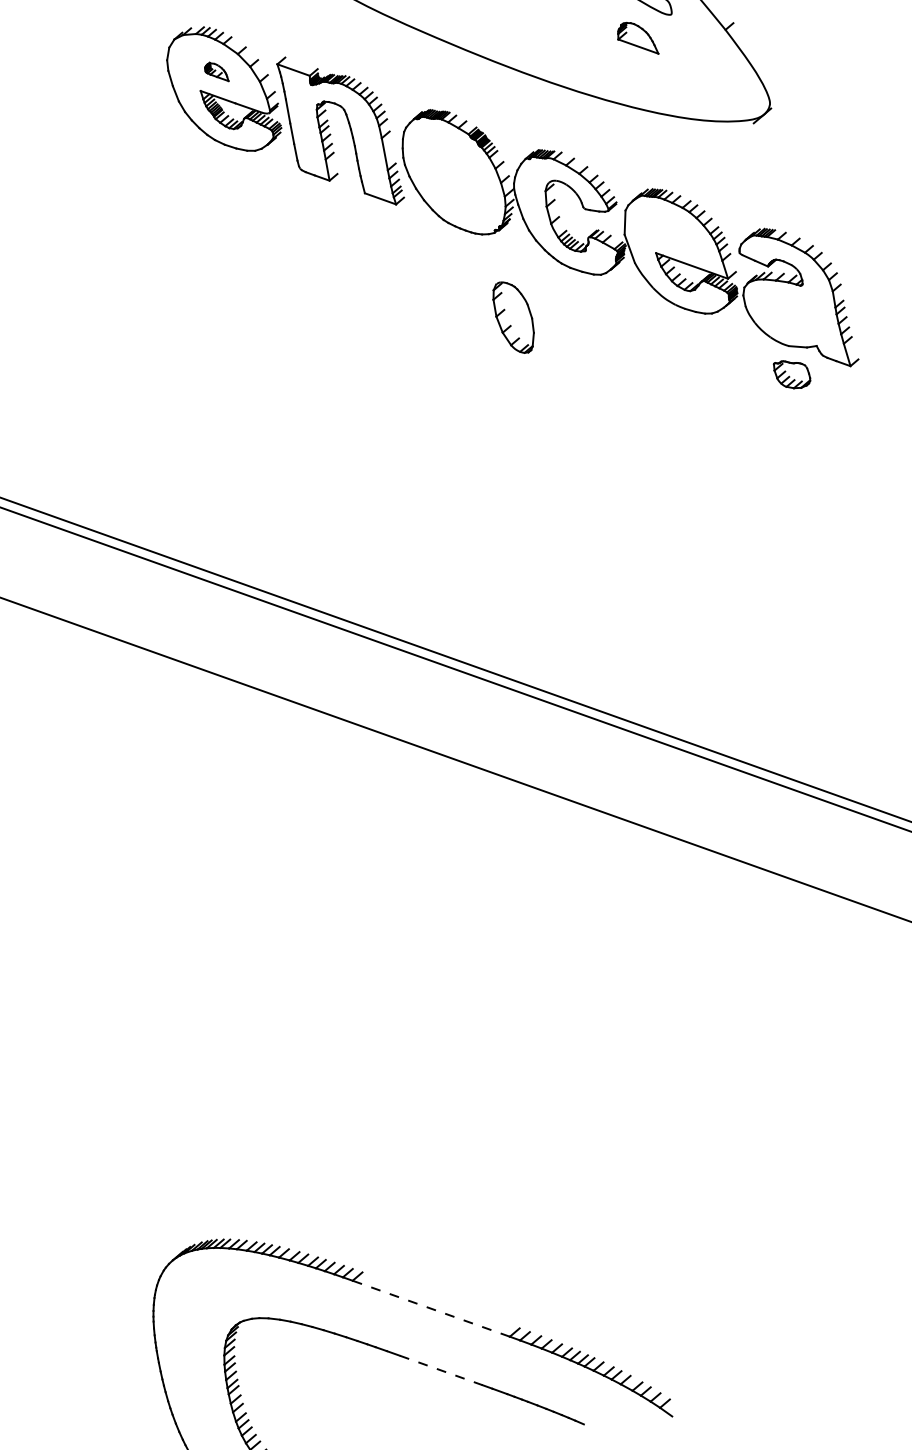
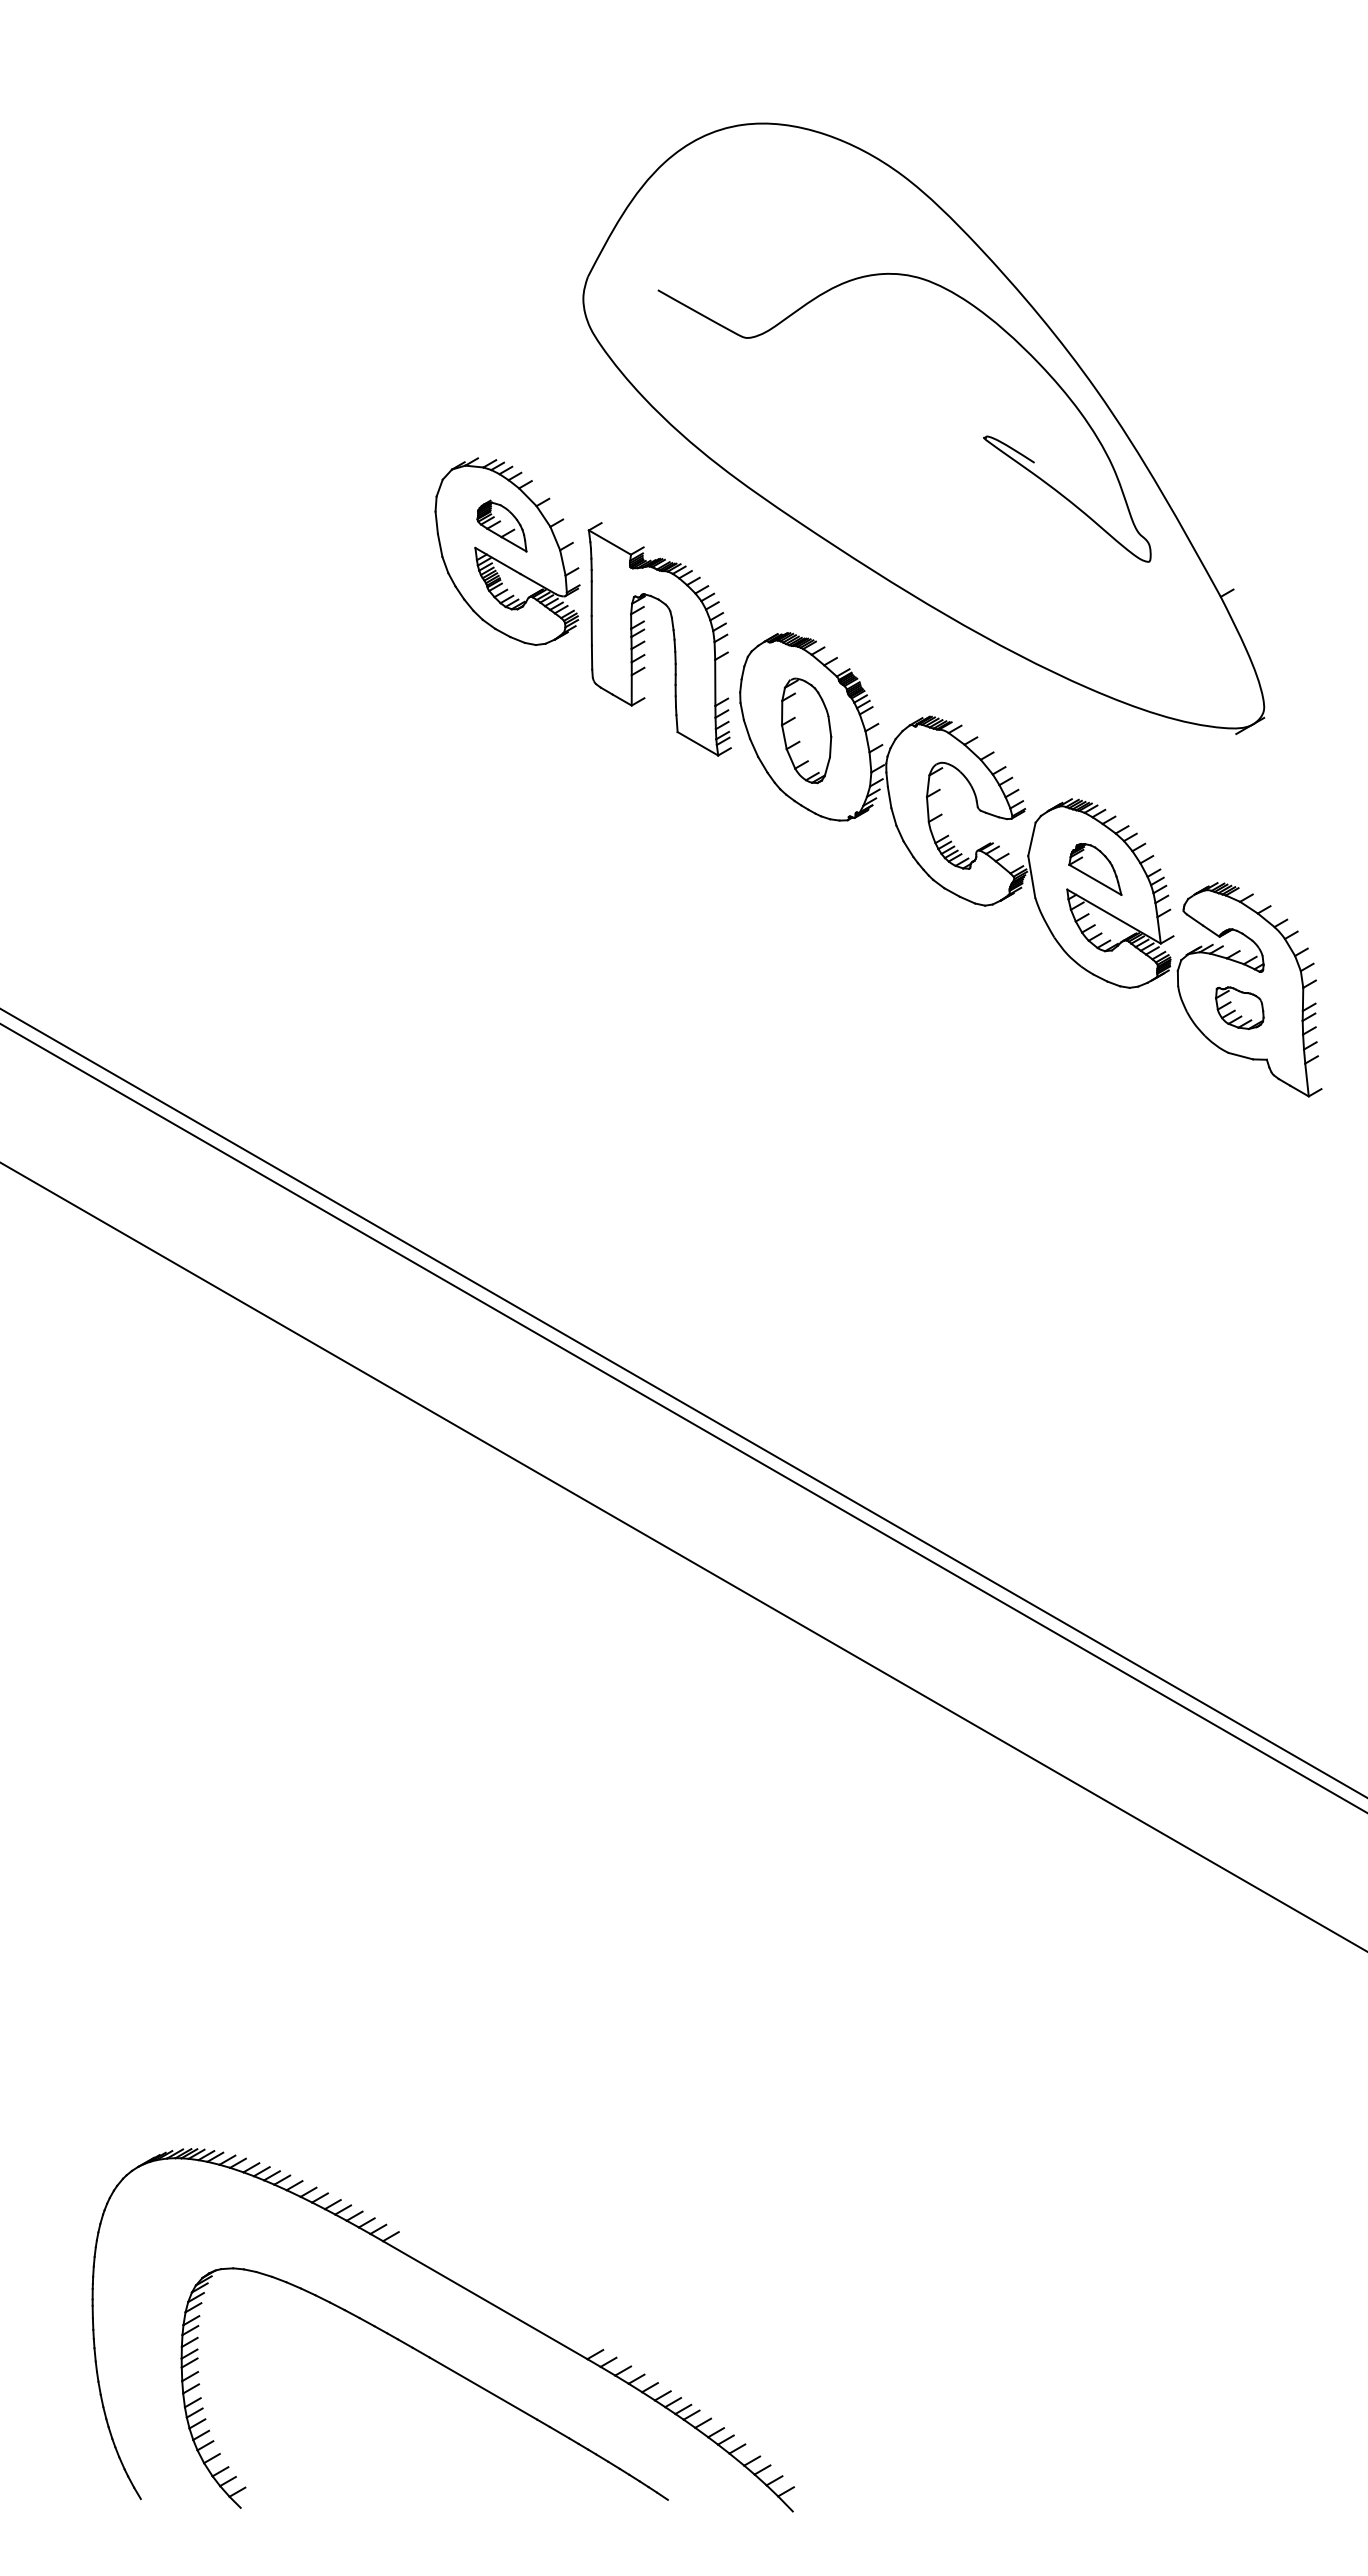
part: (637, 39) -> (1095, 869), moved
part: (215, 72) -> (501, 525), size x1.67
part: (514, 317) -> (806, 730), moved
part: (792, 374) -> (1239, 1008), moved
line: (431, 1308) -> (485, 2300), dashed -> solid
line: (441, 1370) -> (483, 2388), dashed -> solid

